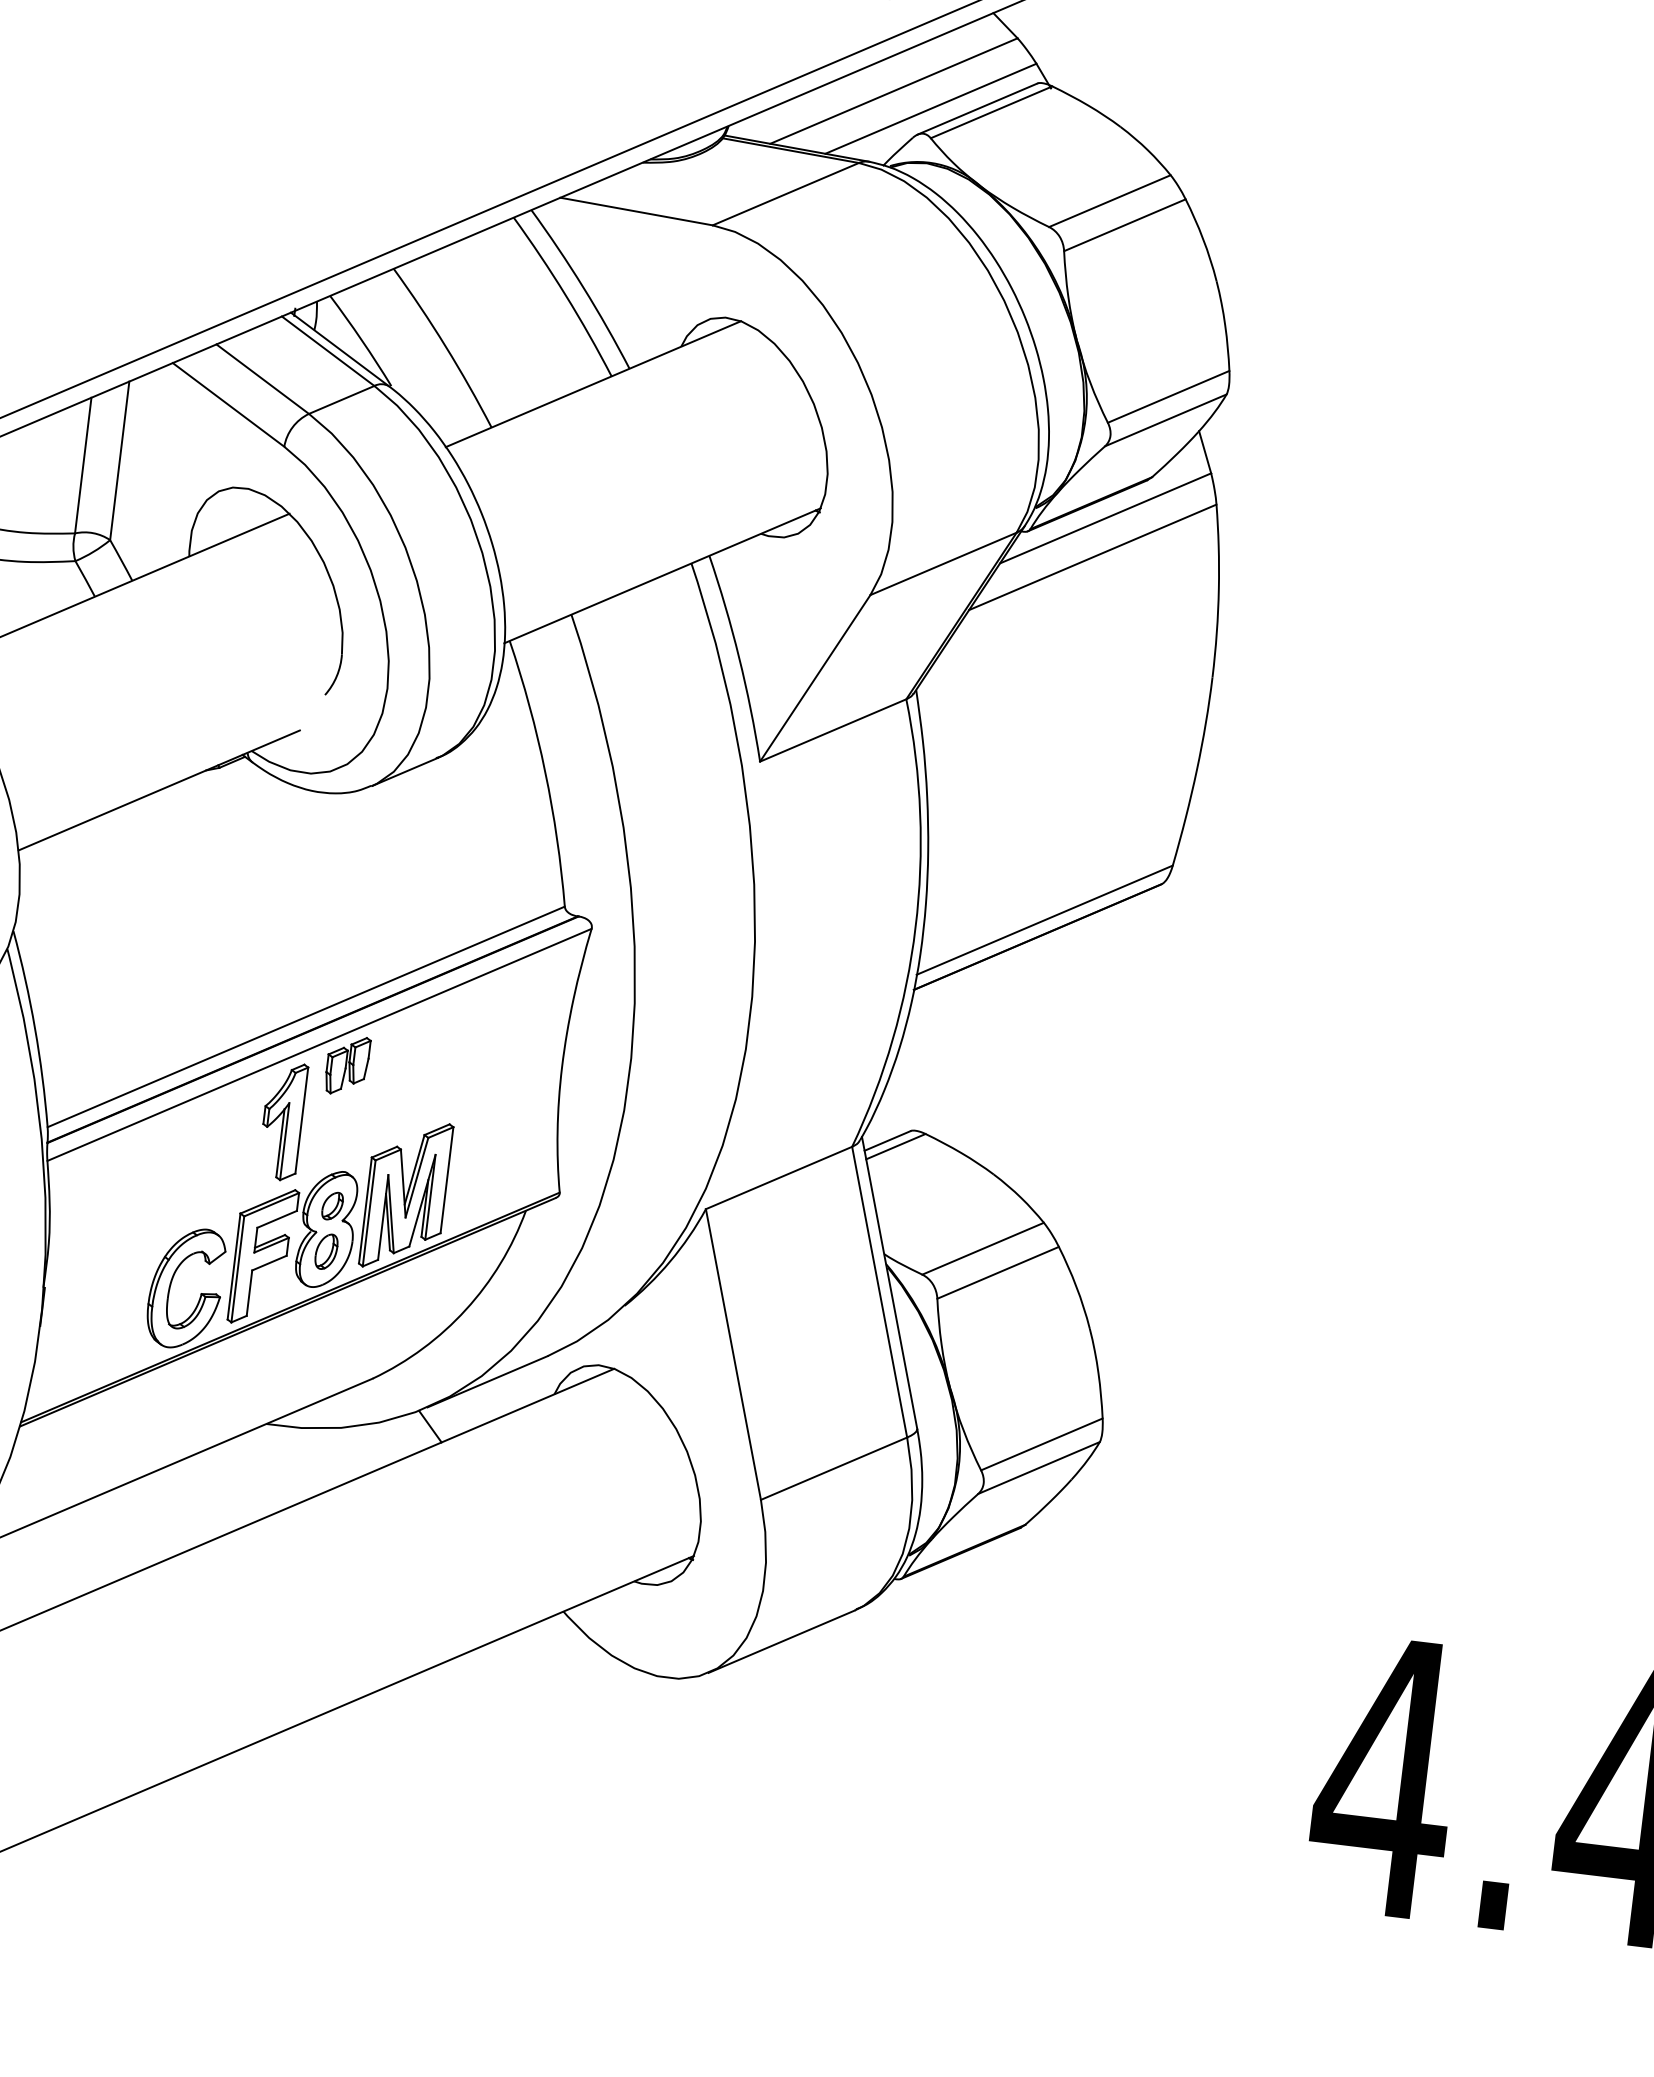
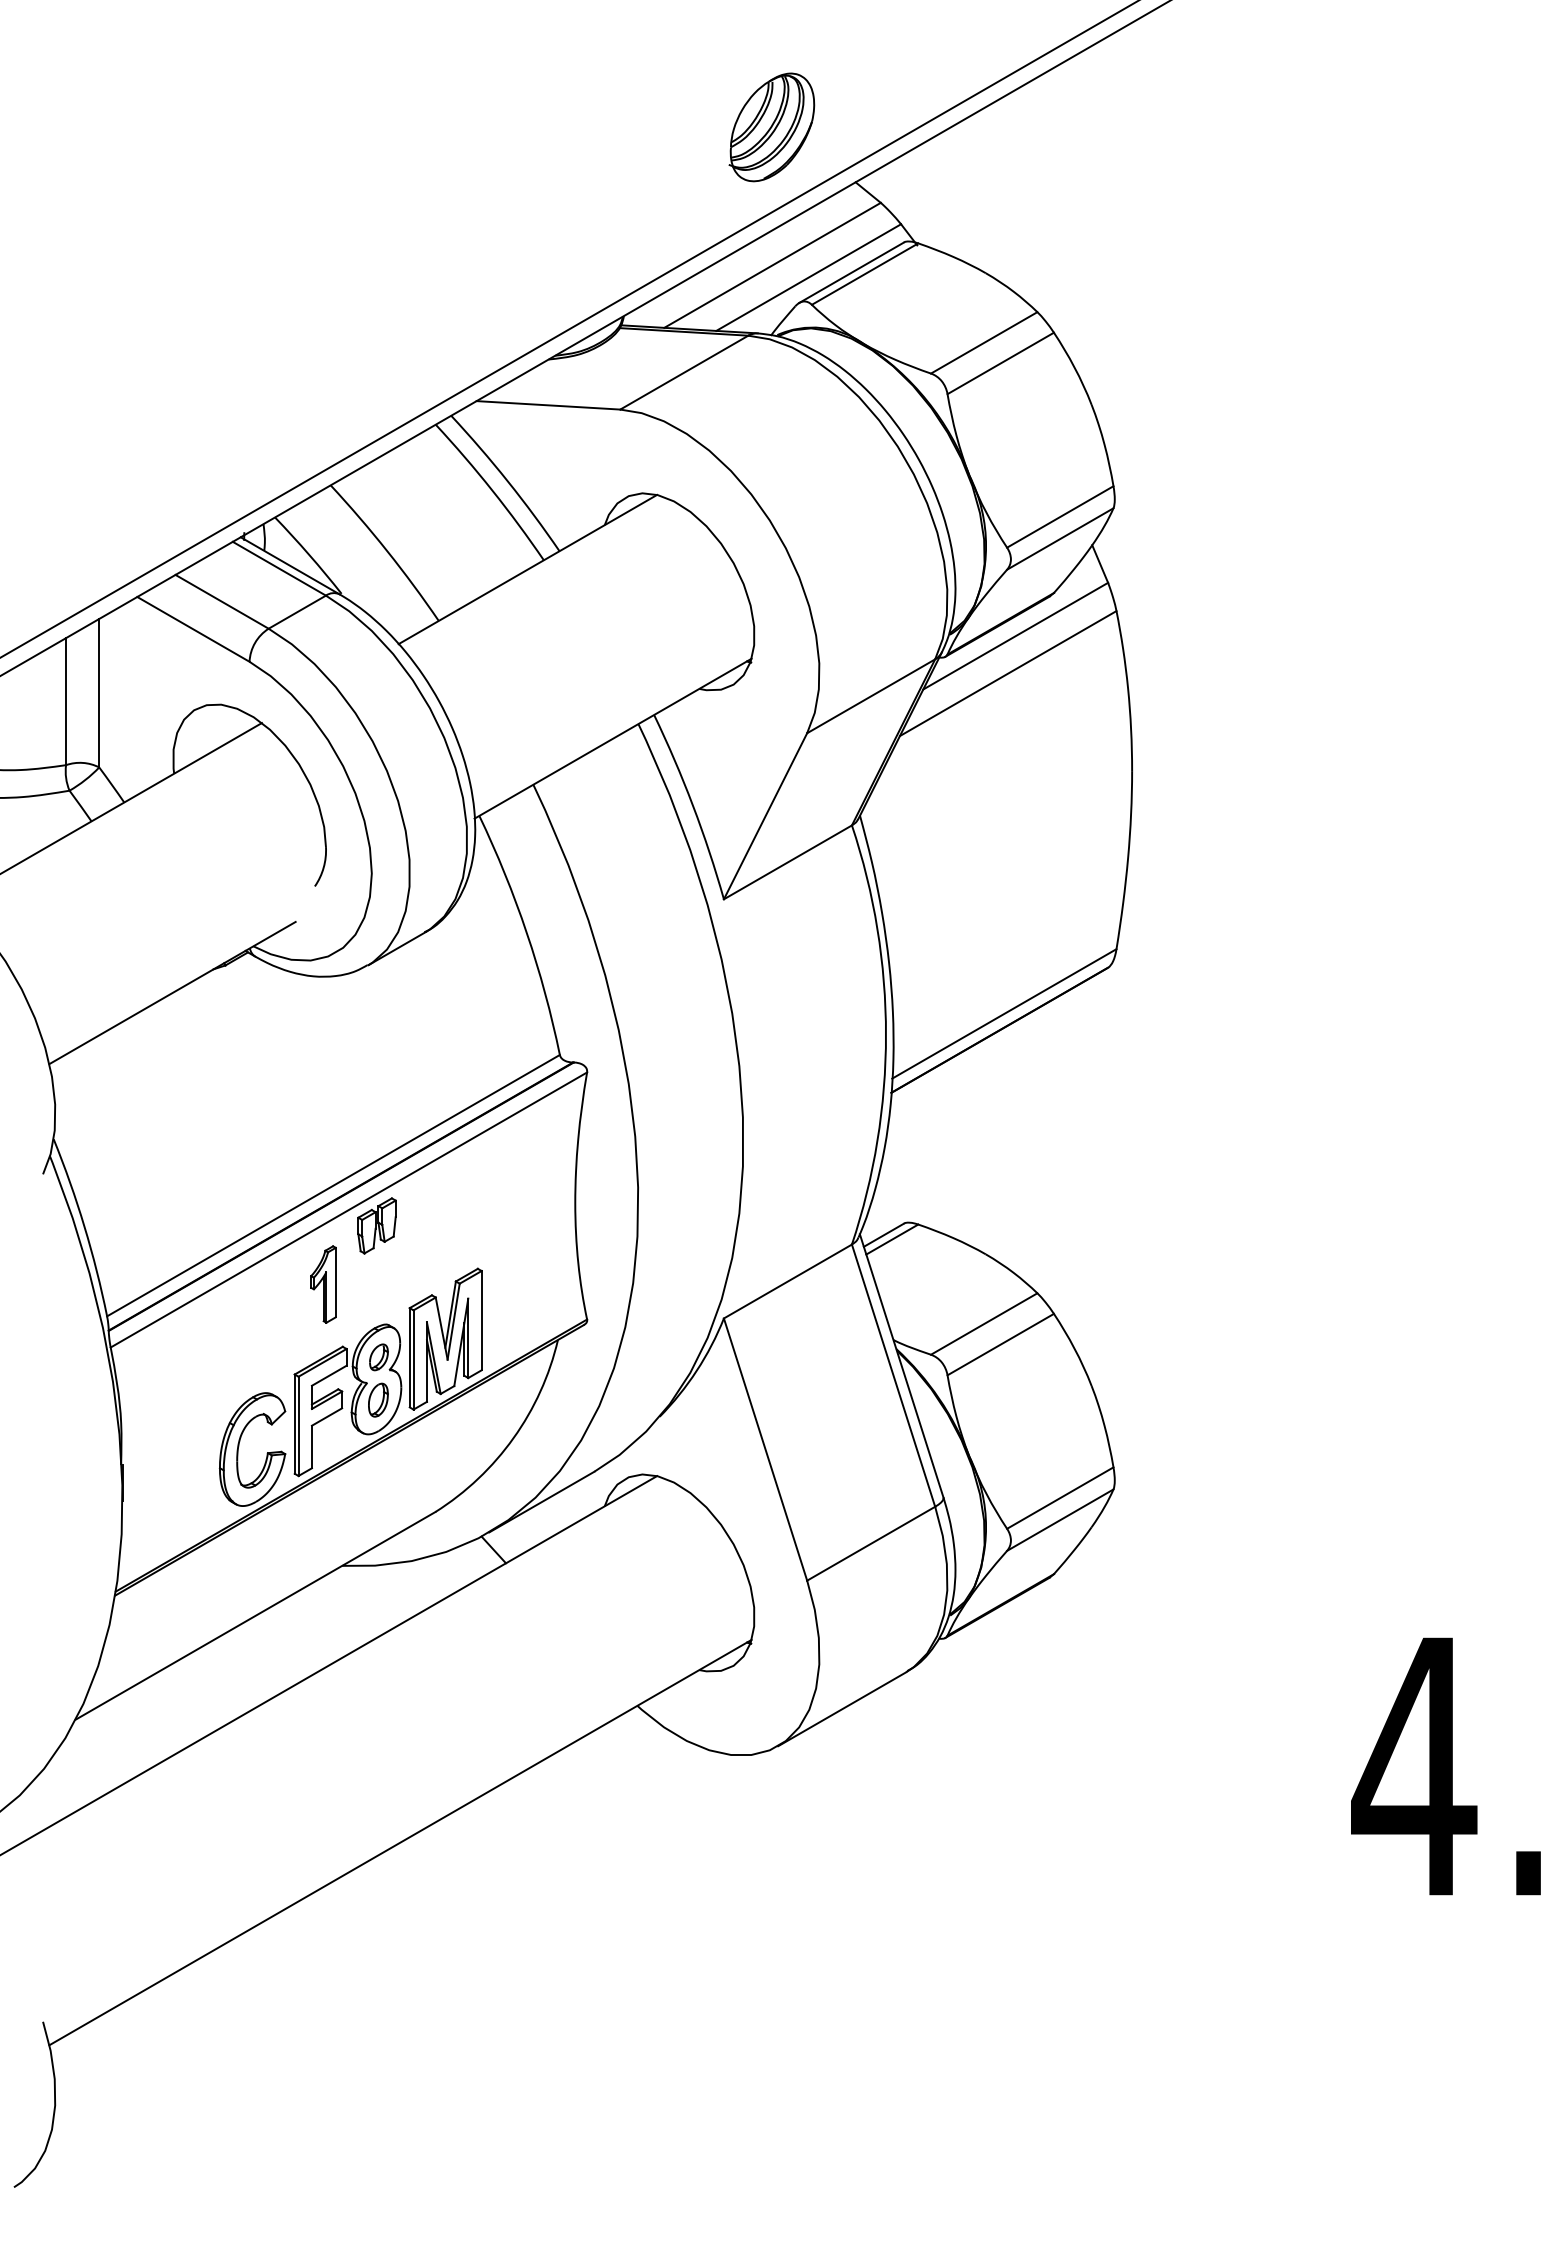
part: (282, 1121) -> (323, 1284), size x0.7

